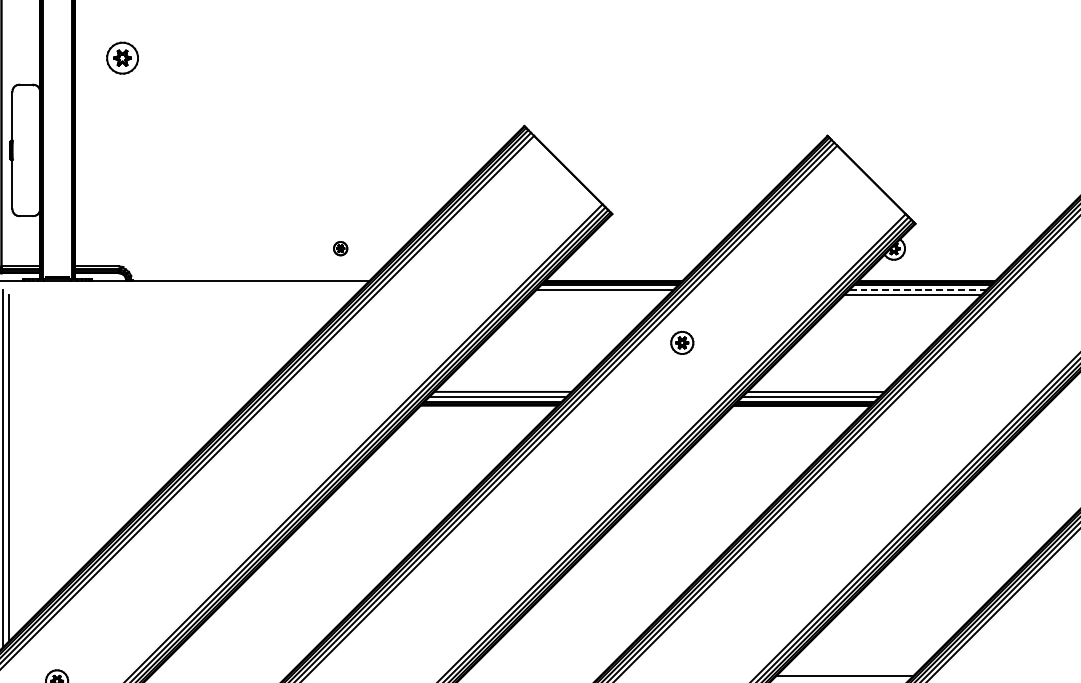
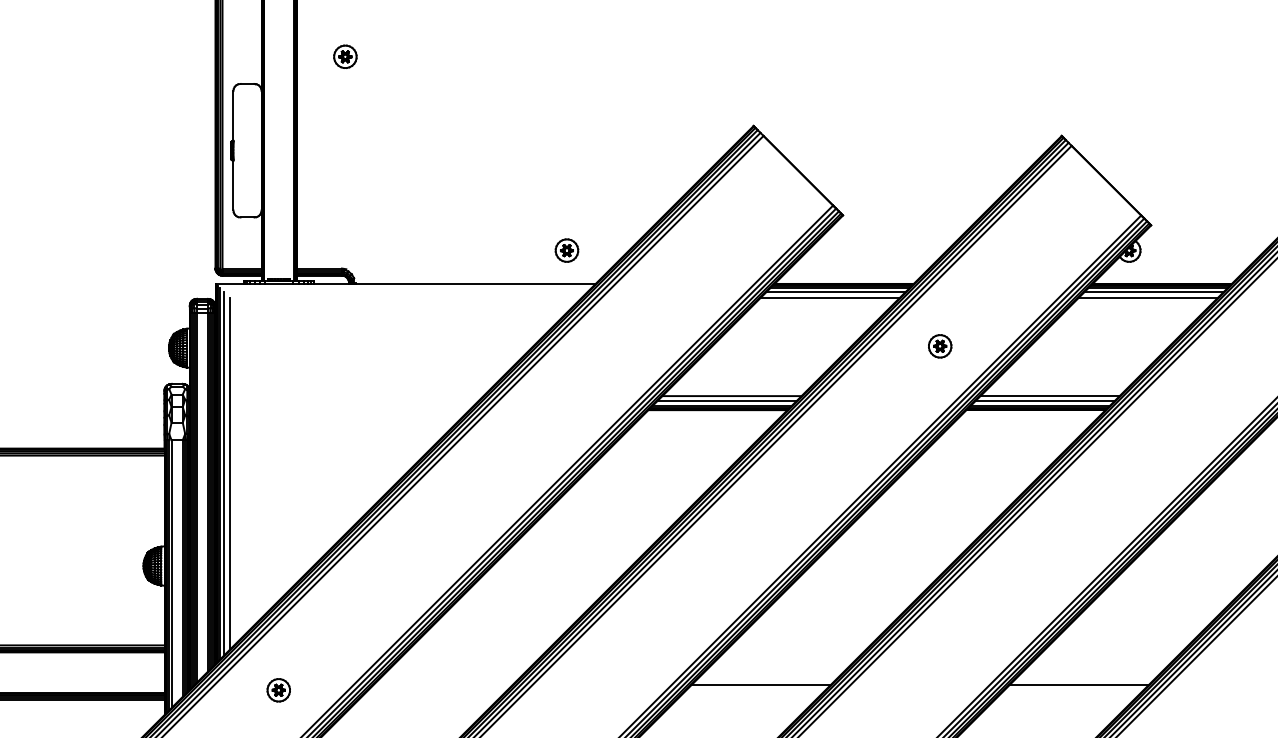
part: (122, 57) -> (345, 56), size x0.71
part: (340, 248) -> (566, 250), size x1.67
line: (917, 289) -> (1153, 292), dashed -> solid
line: (599, 294) -> (830, 297), added
part: (682, 343) -> (940, 346), moved
line: (531, 676) -> (760, 685), added

